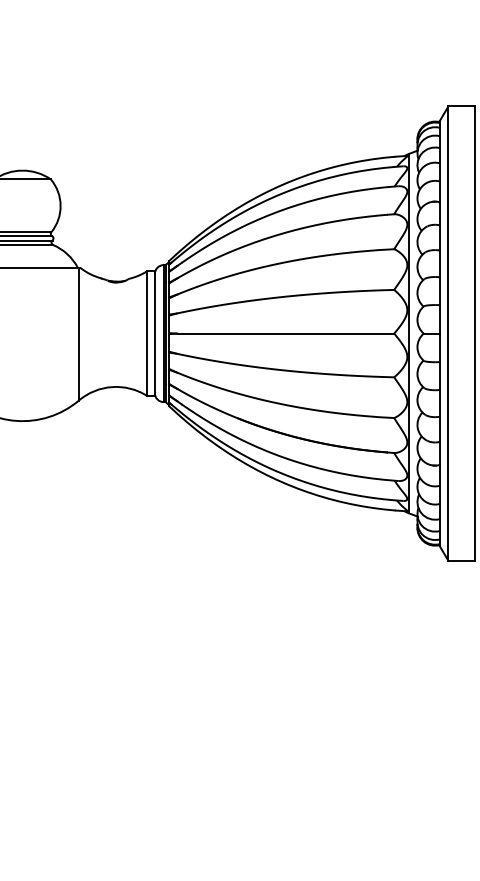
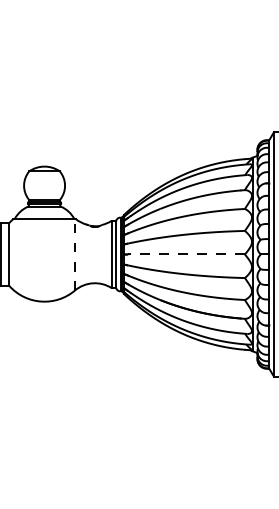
line: (78, 333) -> (74, 254), solid -> dashed
line: (285, 333) -> (186, 254), solid -> dashed

